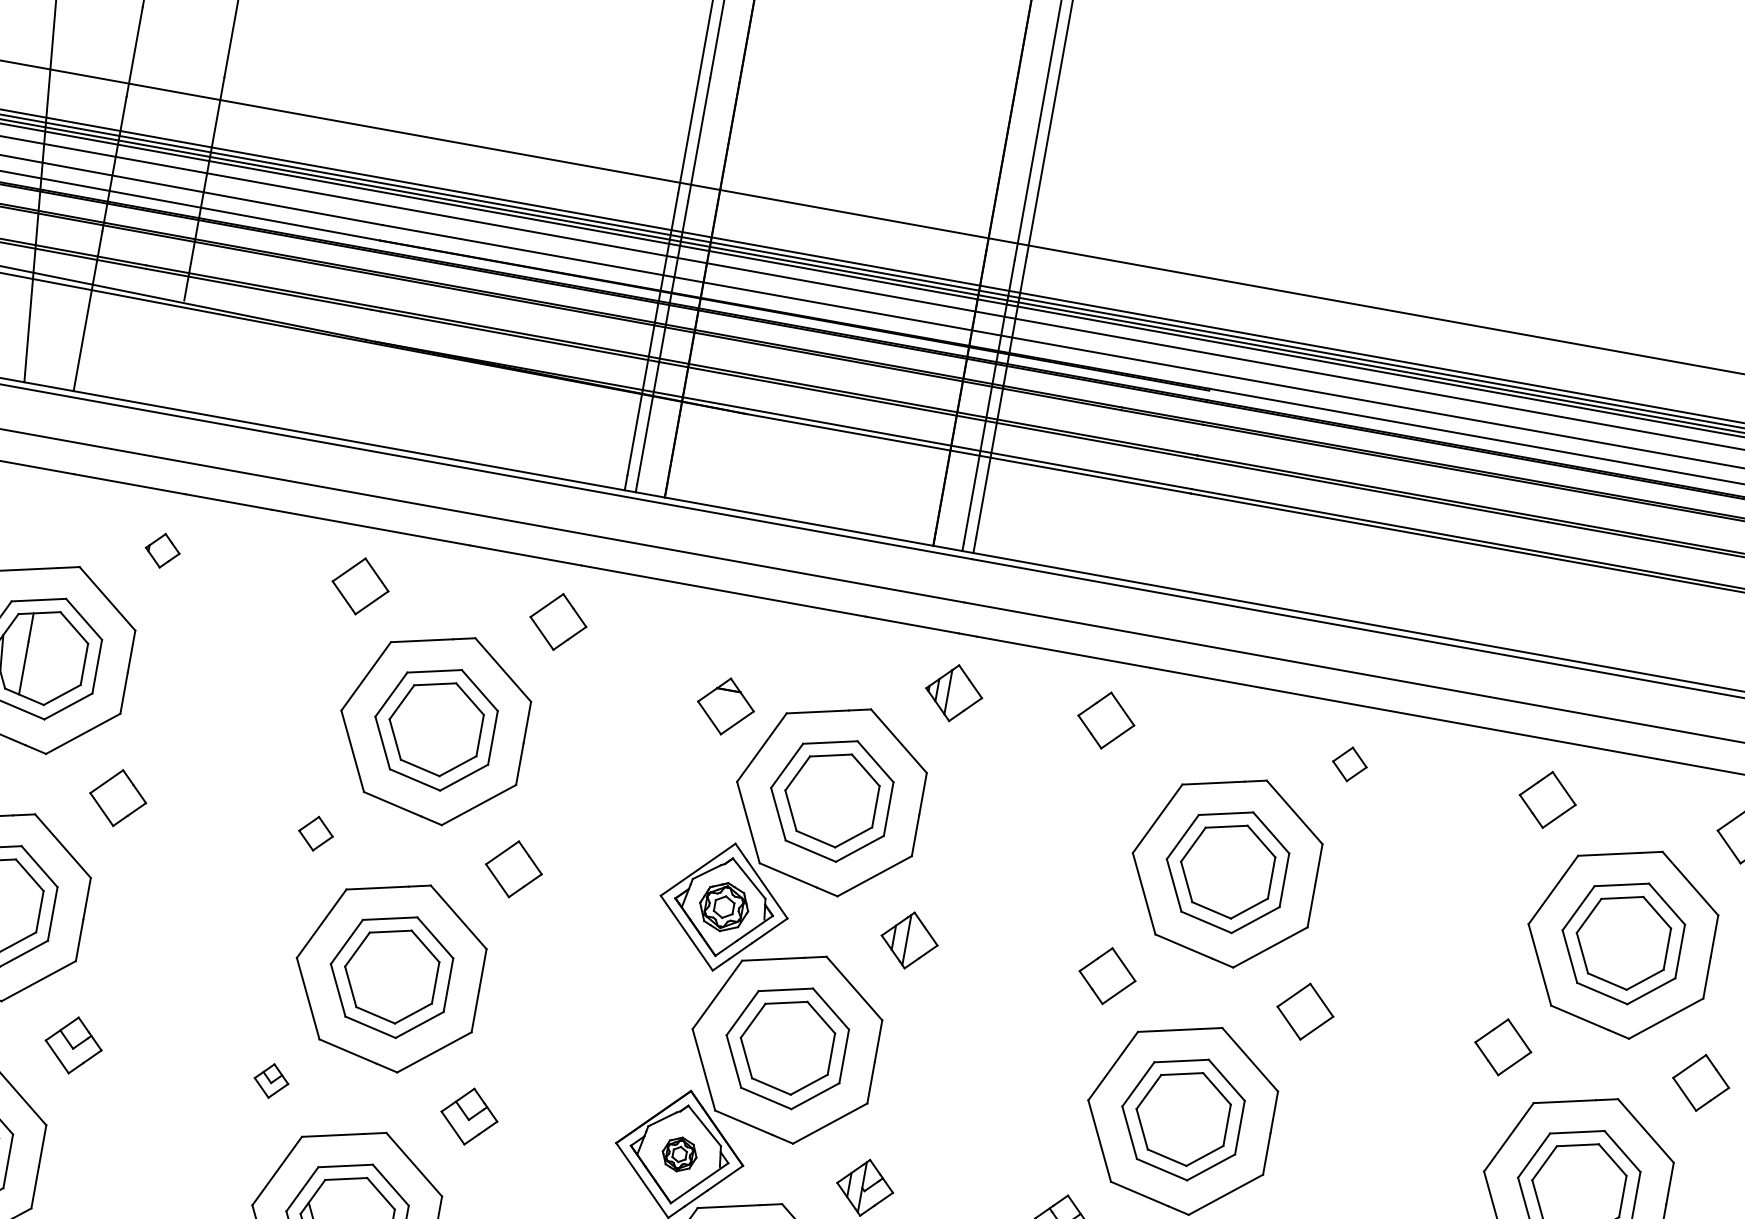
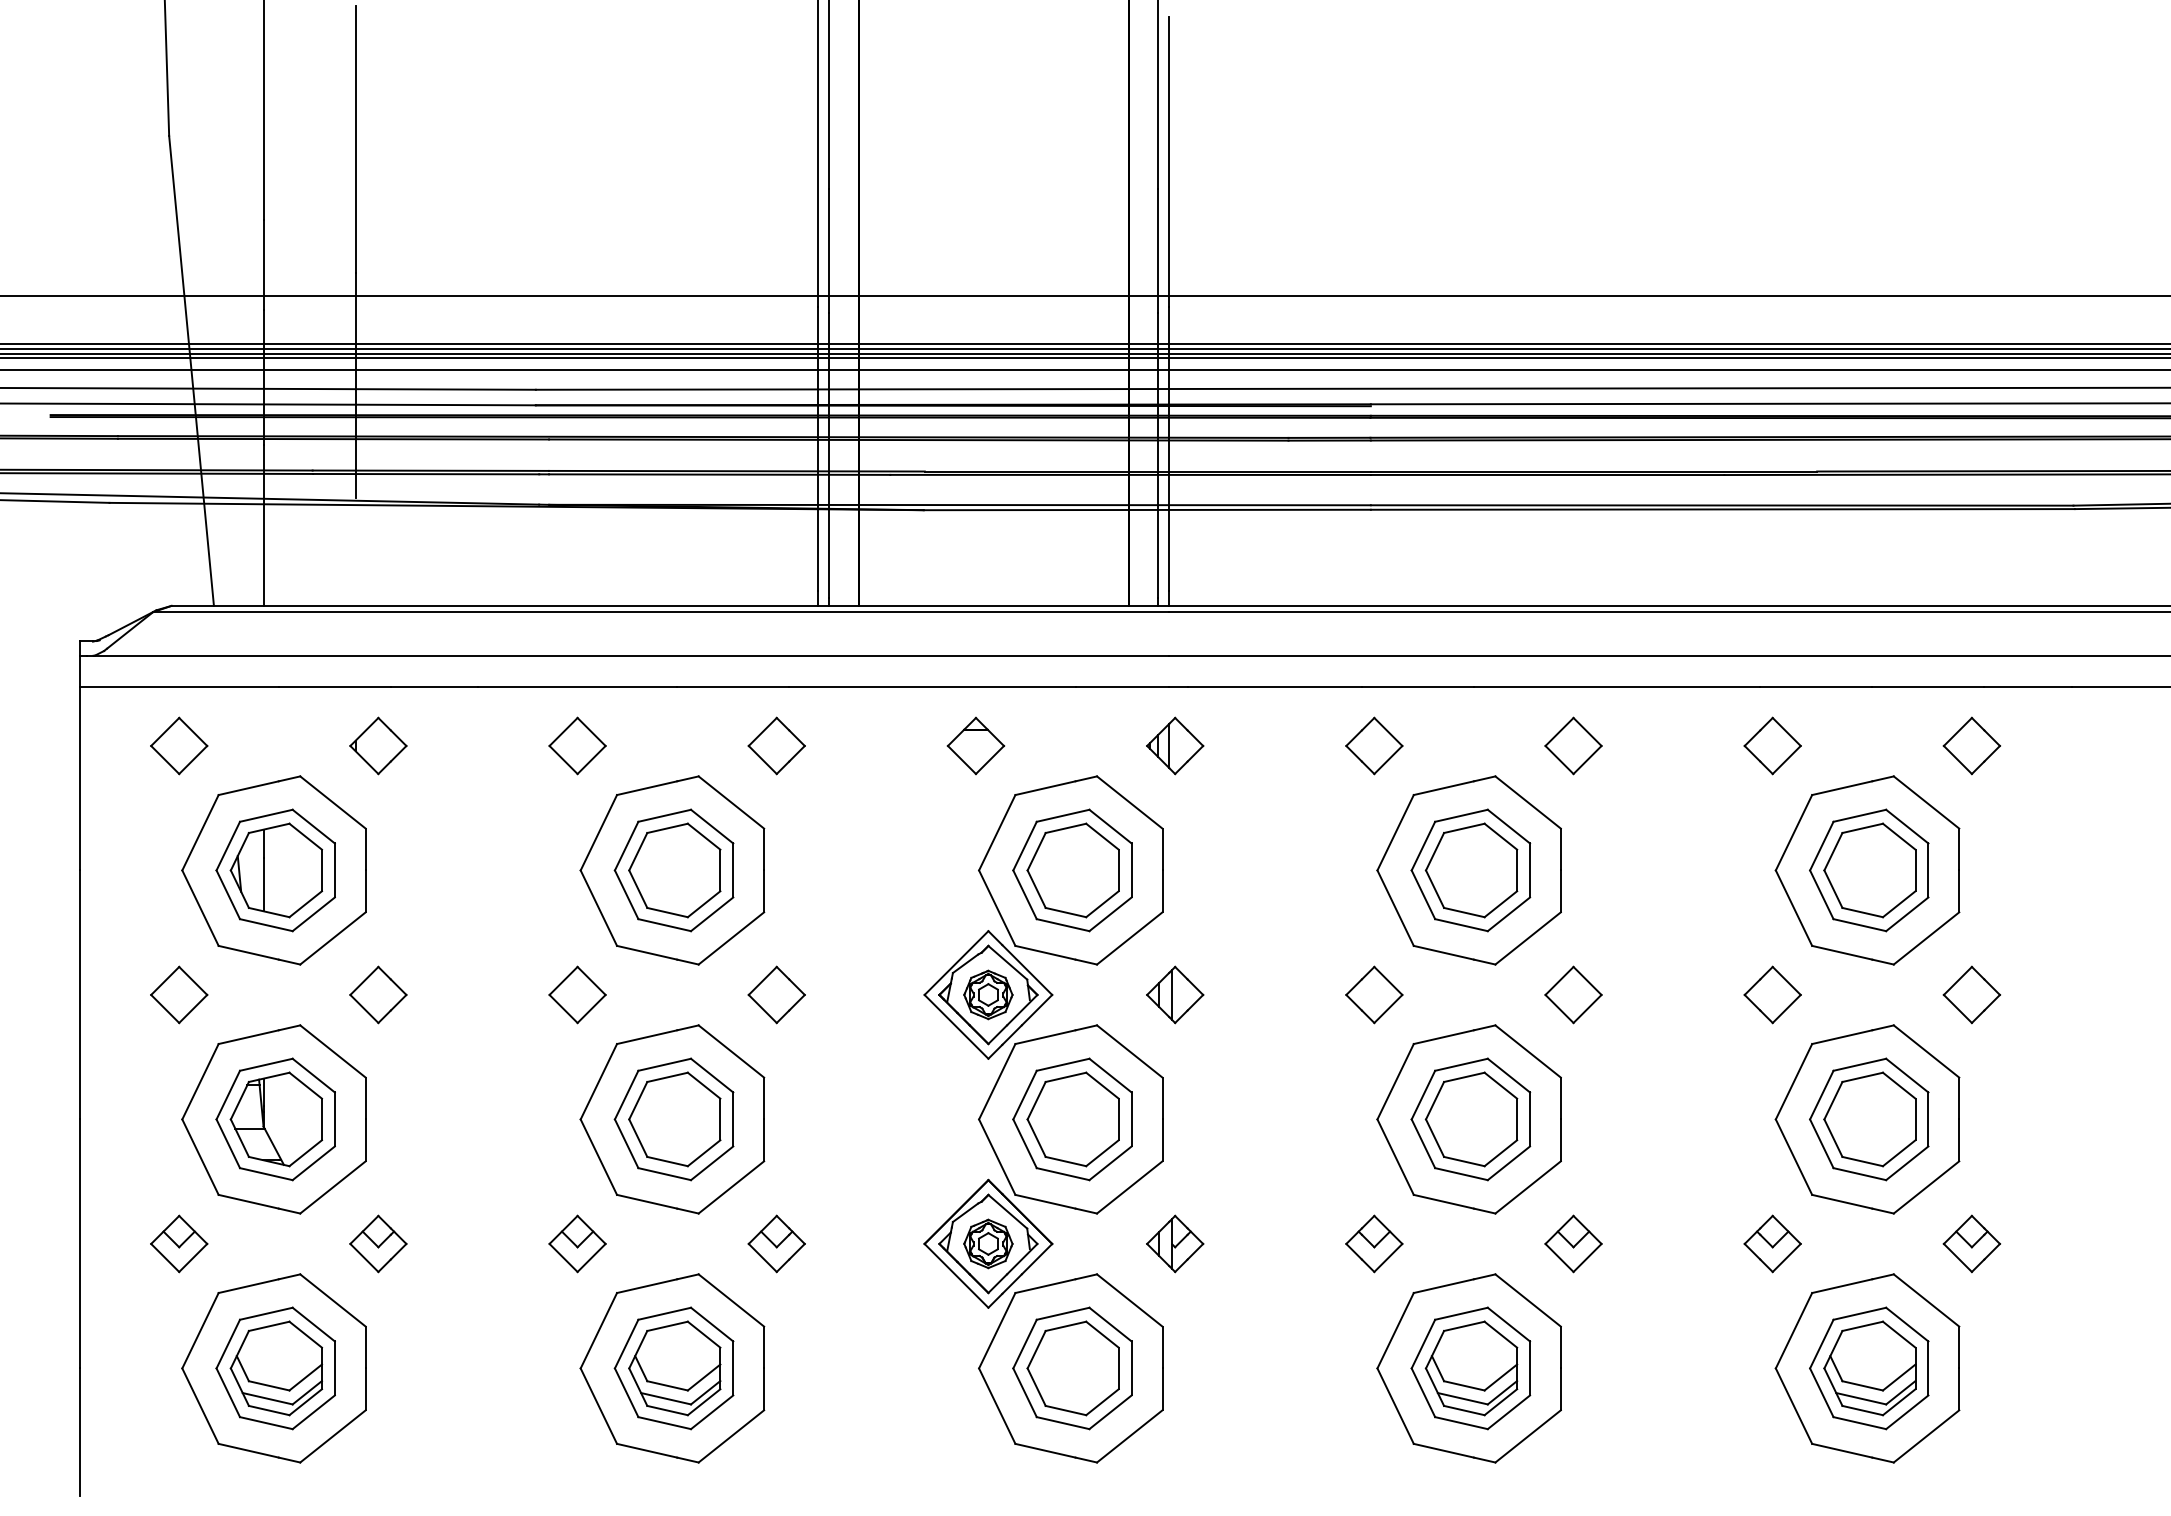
part: (162, 550) -> (378, 745), size x1.67
part: (725, 705) -> (975, 745), moved
part: (1106, 720) -> (1374, 745), moved
part: (1349, 763) -> (1573, 745), size x1.67
part: (316, 833) -> (577, 994), size x1.67
part: (271, 1080) -> (577, 1243), size x1.67
part: (679, 1154) -> (988, 1243), size x1.43

